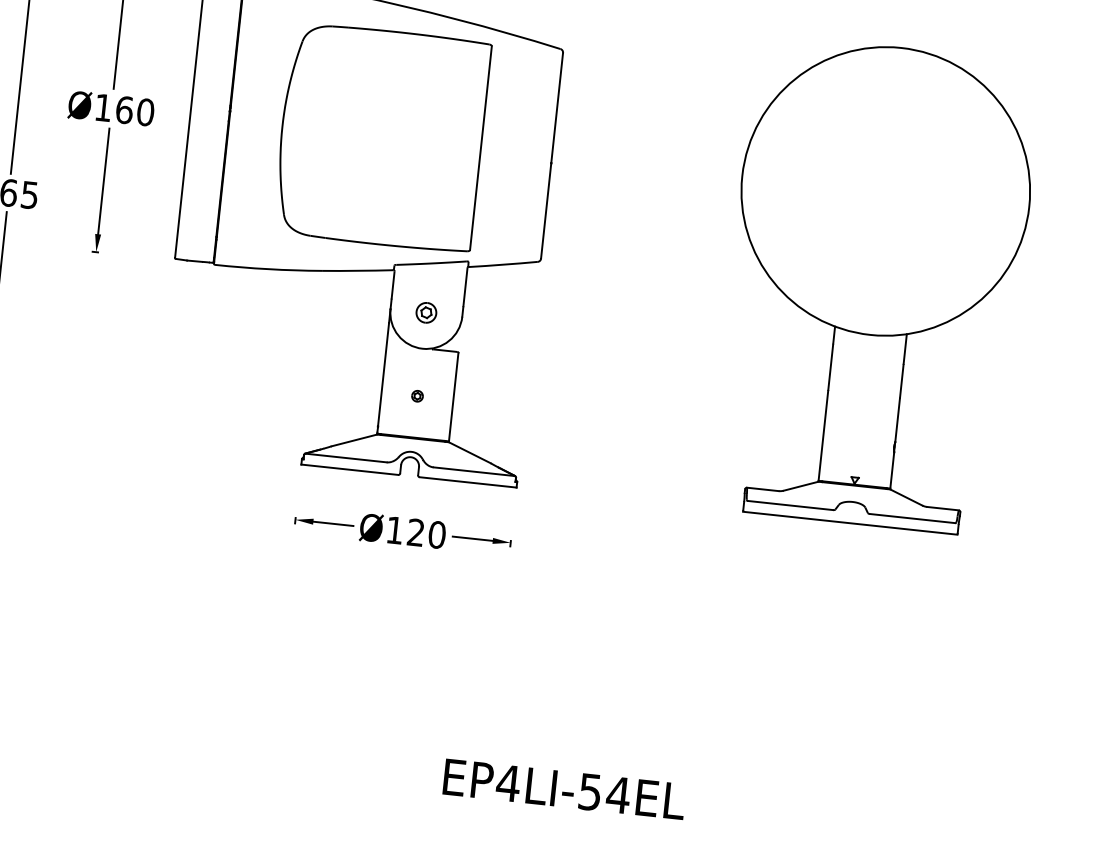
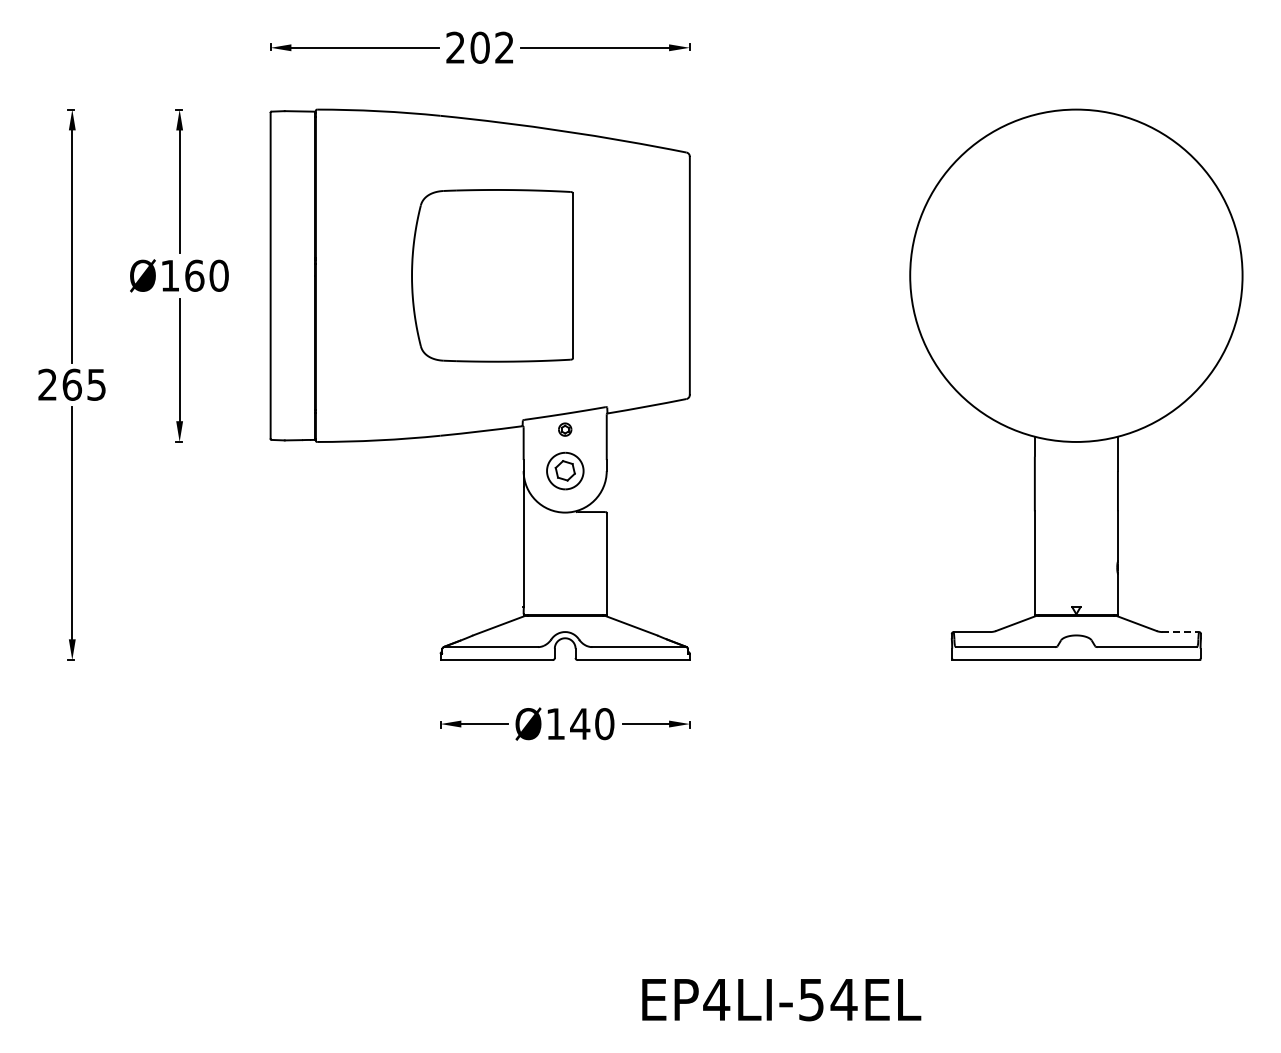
part: (381, 137) -> (492, 275), size x0.7
part: (425, 312) -> (564, 470), size x1.6
part: (417, 396) -> (565, 429), moved
line: (943, 509) -> (1181, 632), solid -> dashed
text: (416, 532) -> (580, 723), Ø120 -> Ø140

